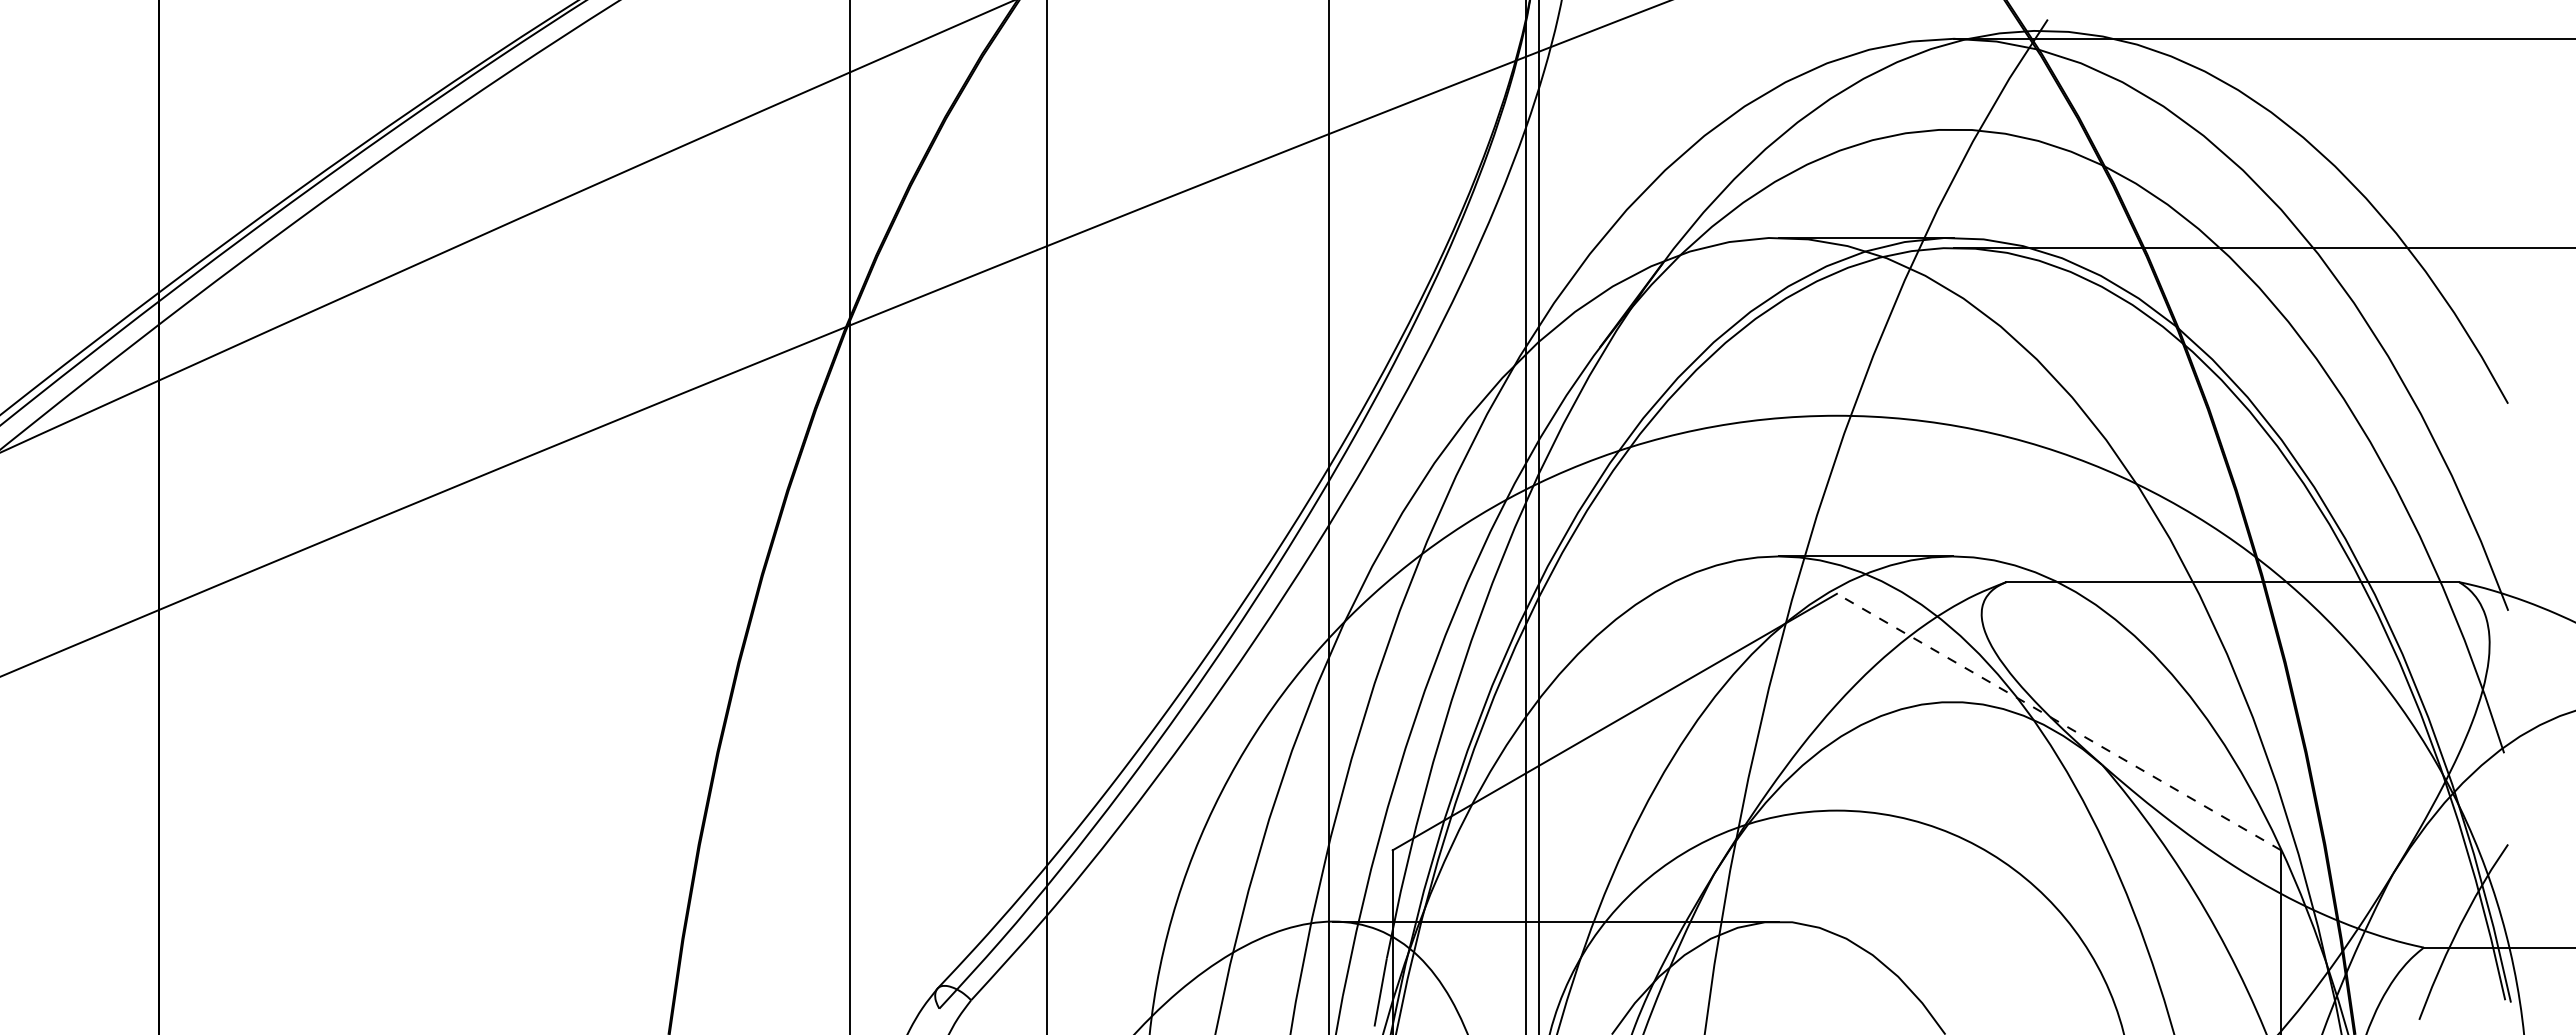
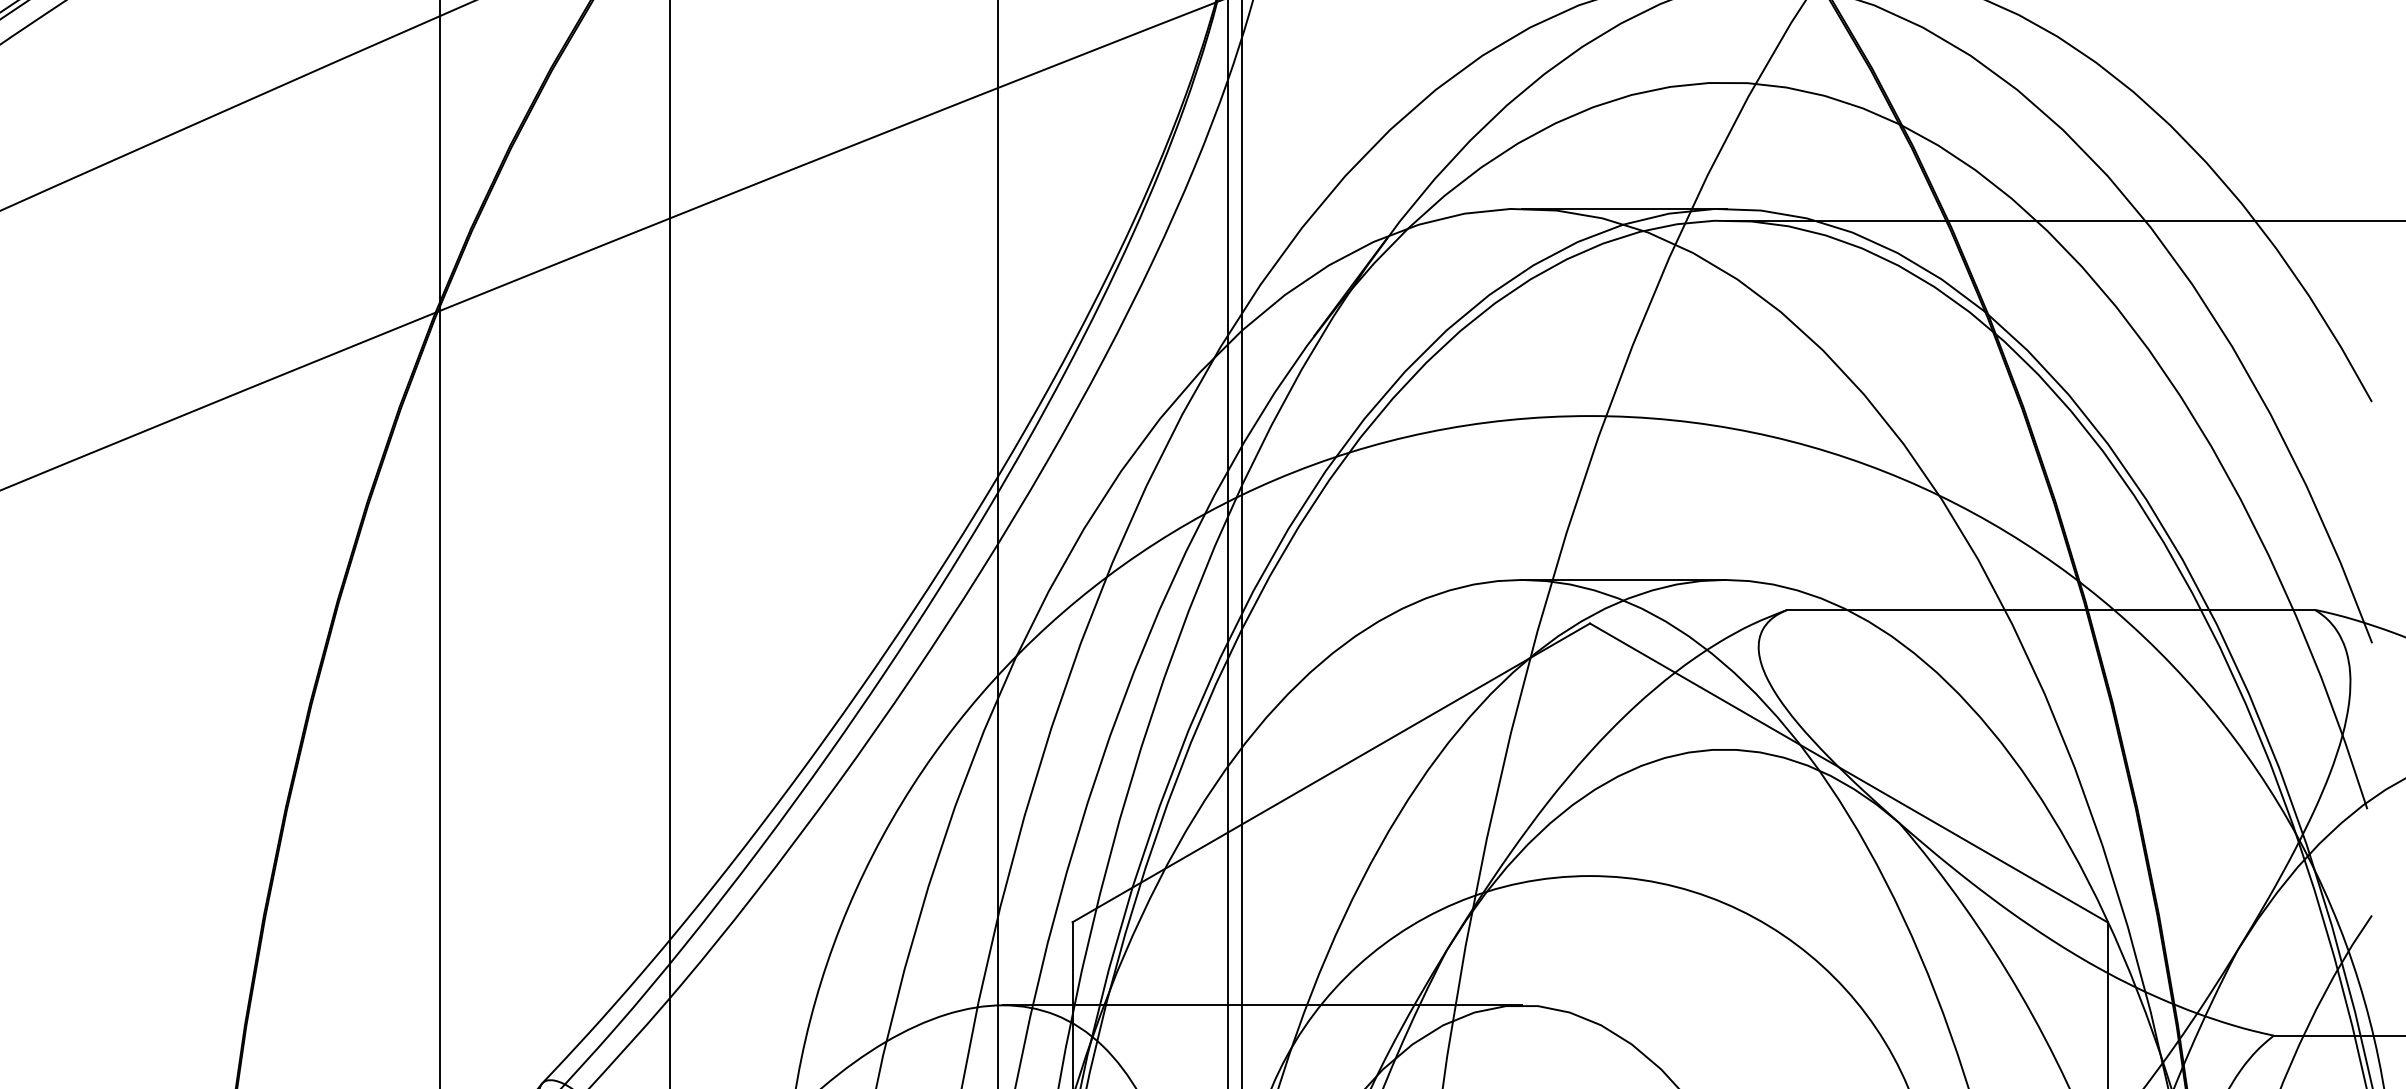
line: (2058, 721) -> (1848, 772), dashed -> solid

